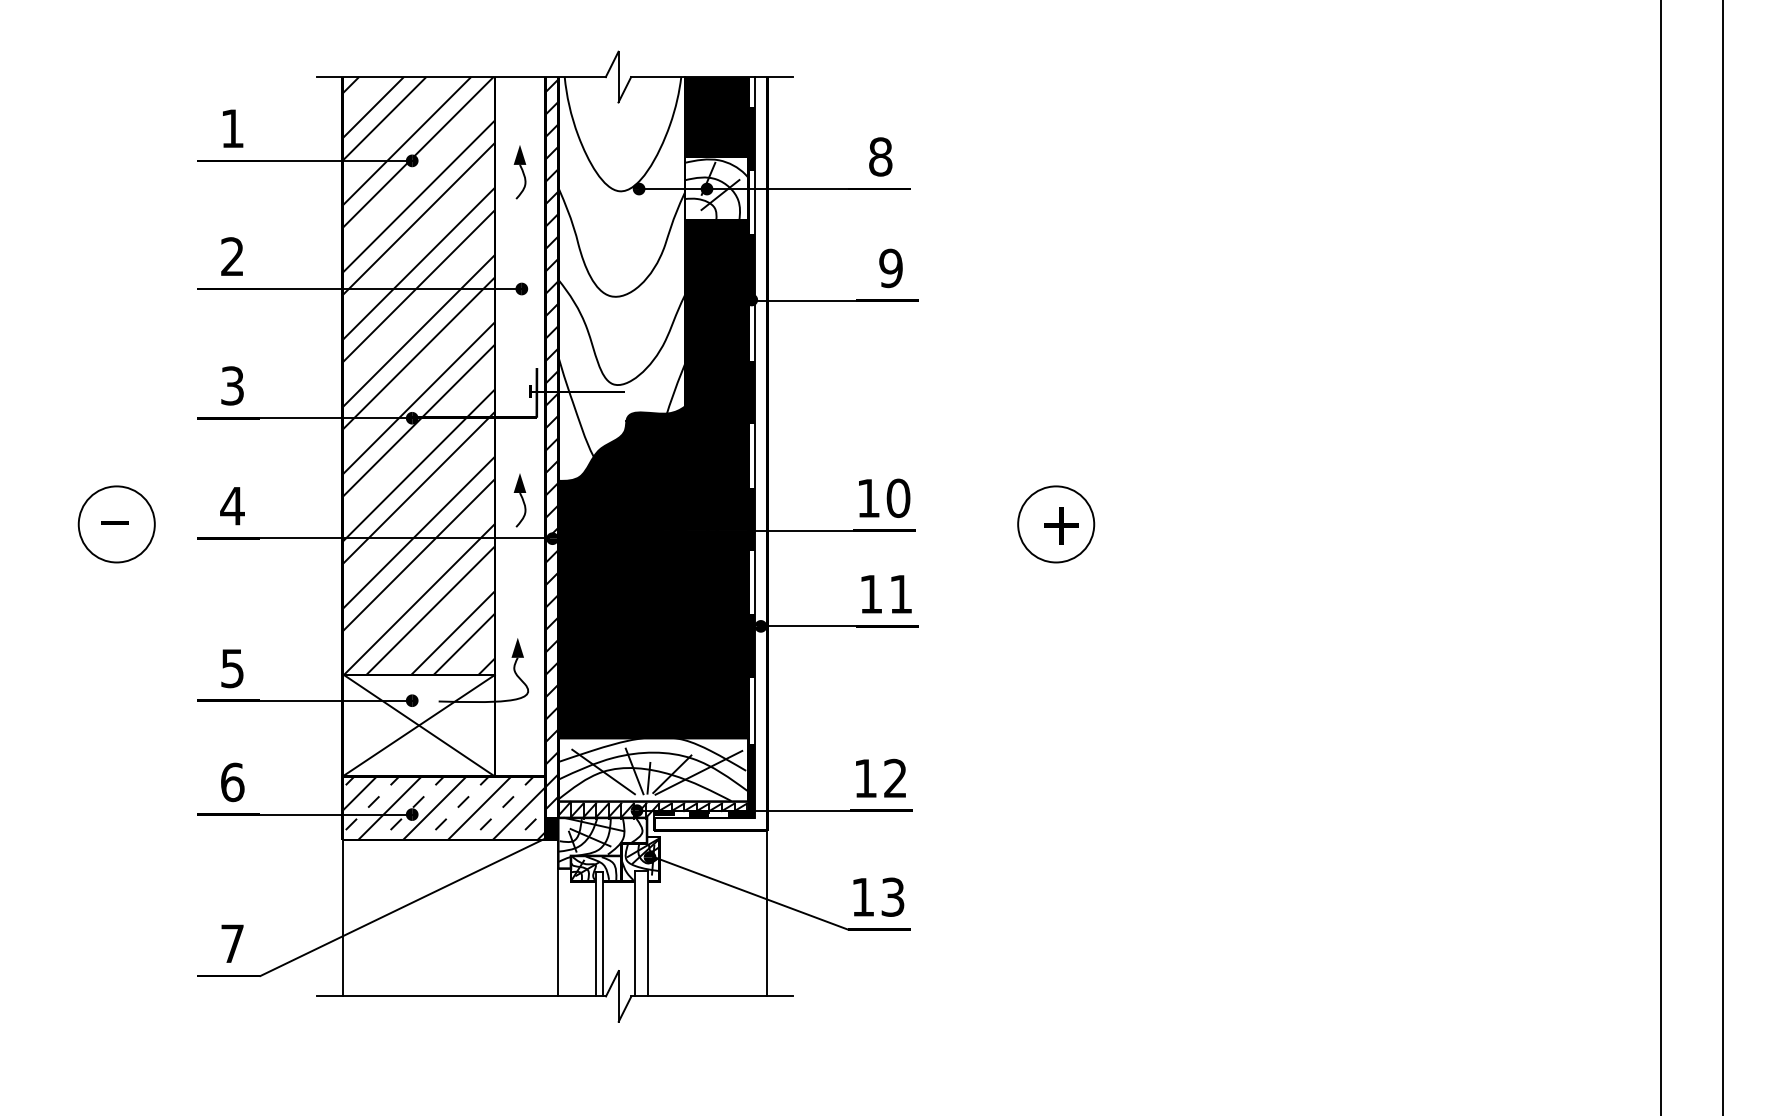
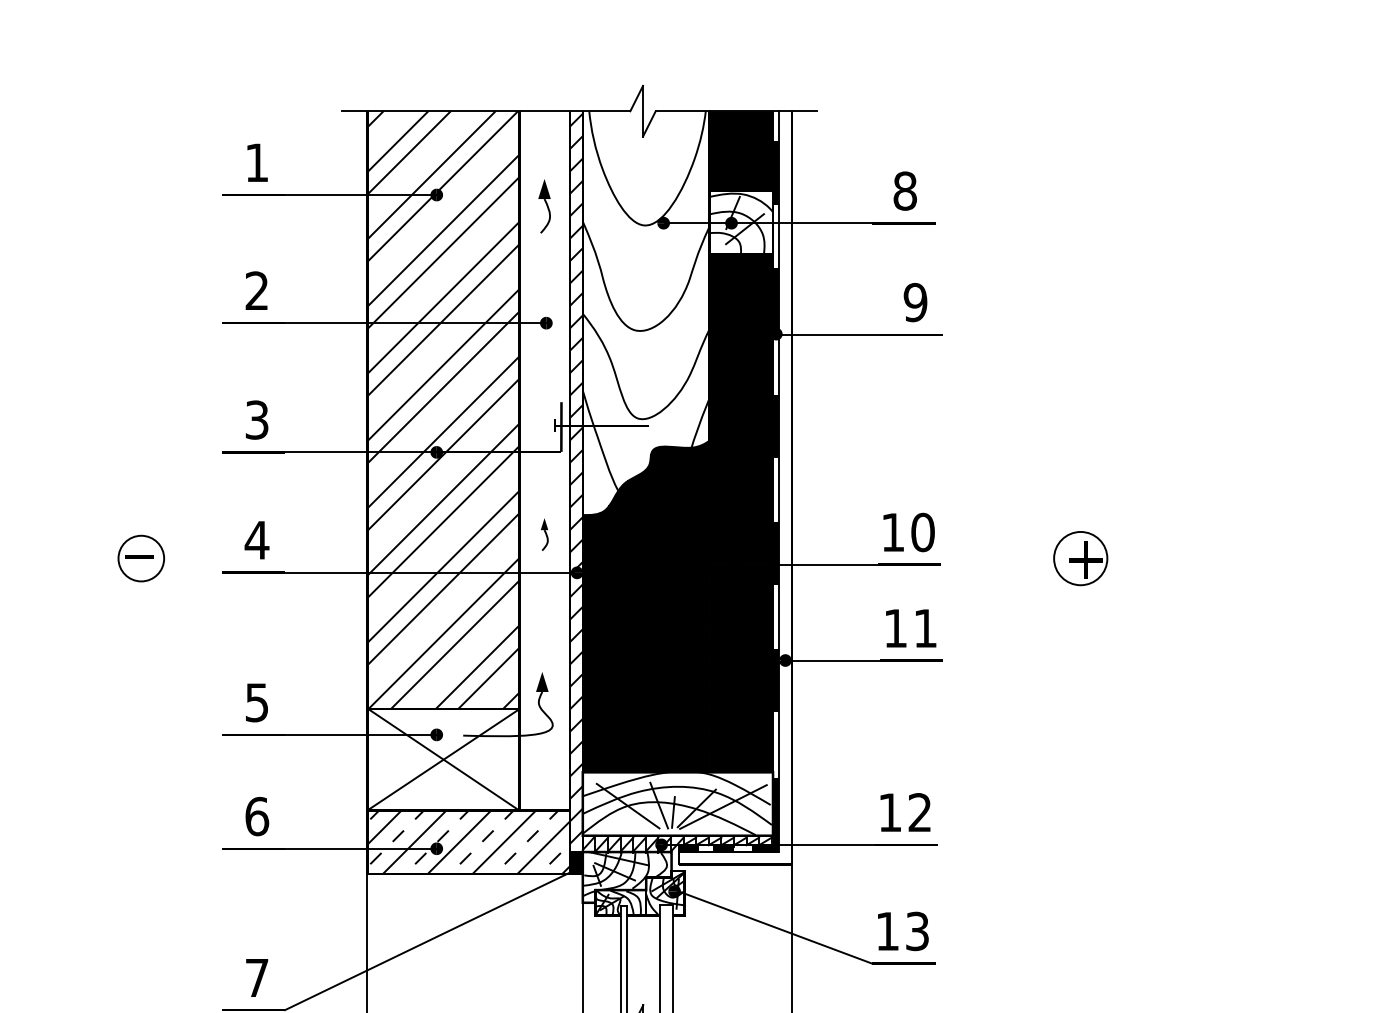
part: (519, 500) -> (544, 534), size x0.6
circle: (116, 524) -> (141, 558), size x0.6
circle: (1056, 524) -> (1081, 558), size x0.7

